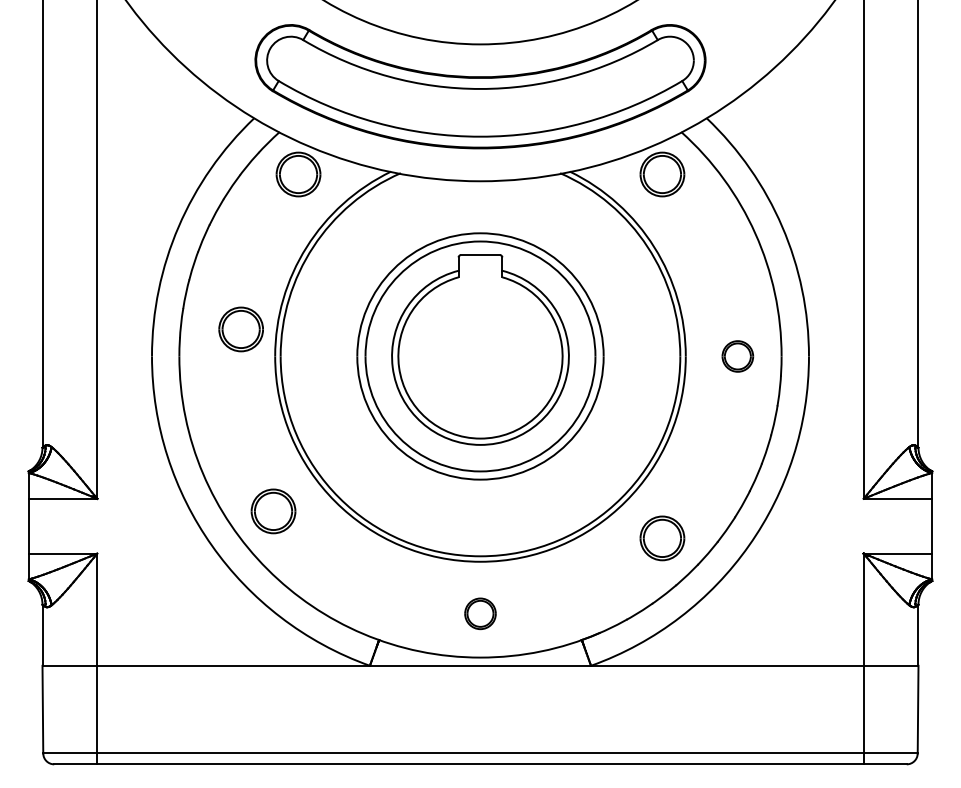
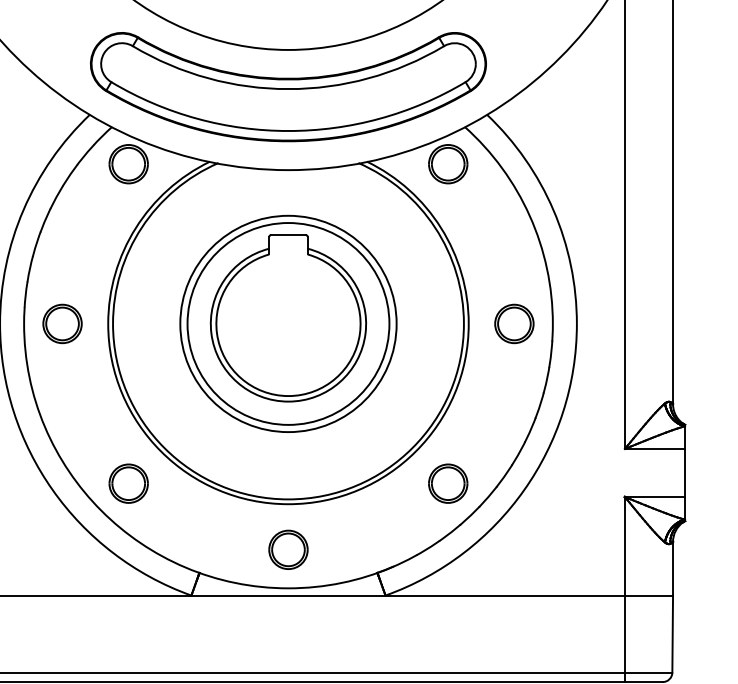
part: (240, 329) -> (61, 323), moved
part: (737, 356) -> (514, 323), size x1.43
part: (273, 511) -> (128, 483), moved
part: (480, 613) -> (288, 549), size x1.43

